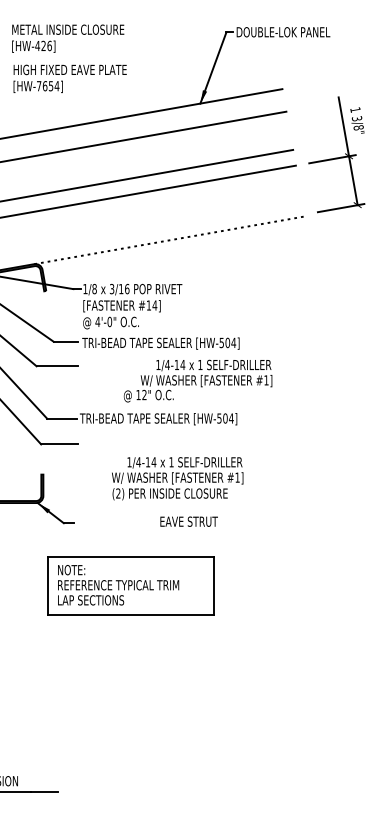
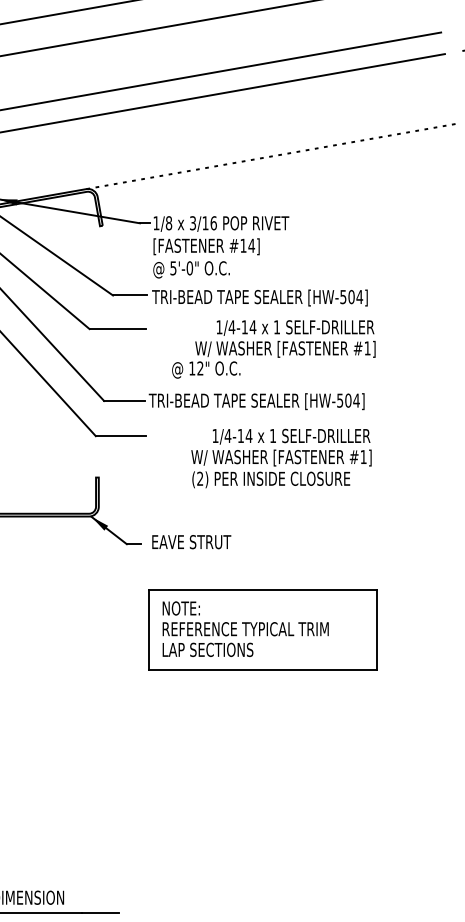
text: (97, 322) -> (172, 269), 4'-0" -> 5'-0"
text: (197, 380) -> (273, 348), moved
text: (177, 478) -> (281, 458), moved
text: (188, 521) -> (190, 541), moved
part: (130, 585) -> (262, 629), moved

